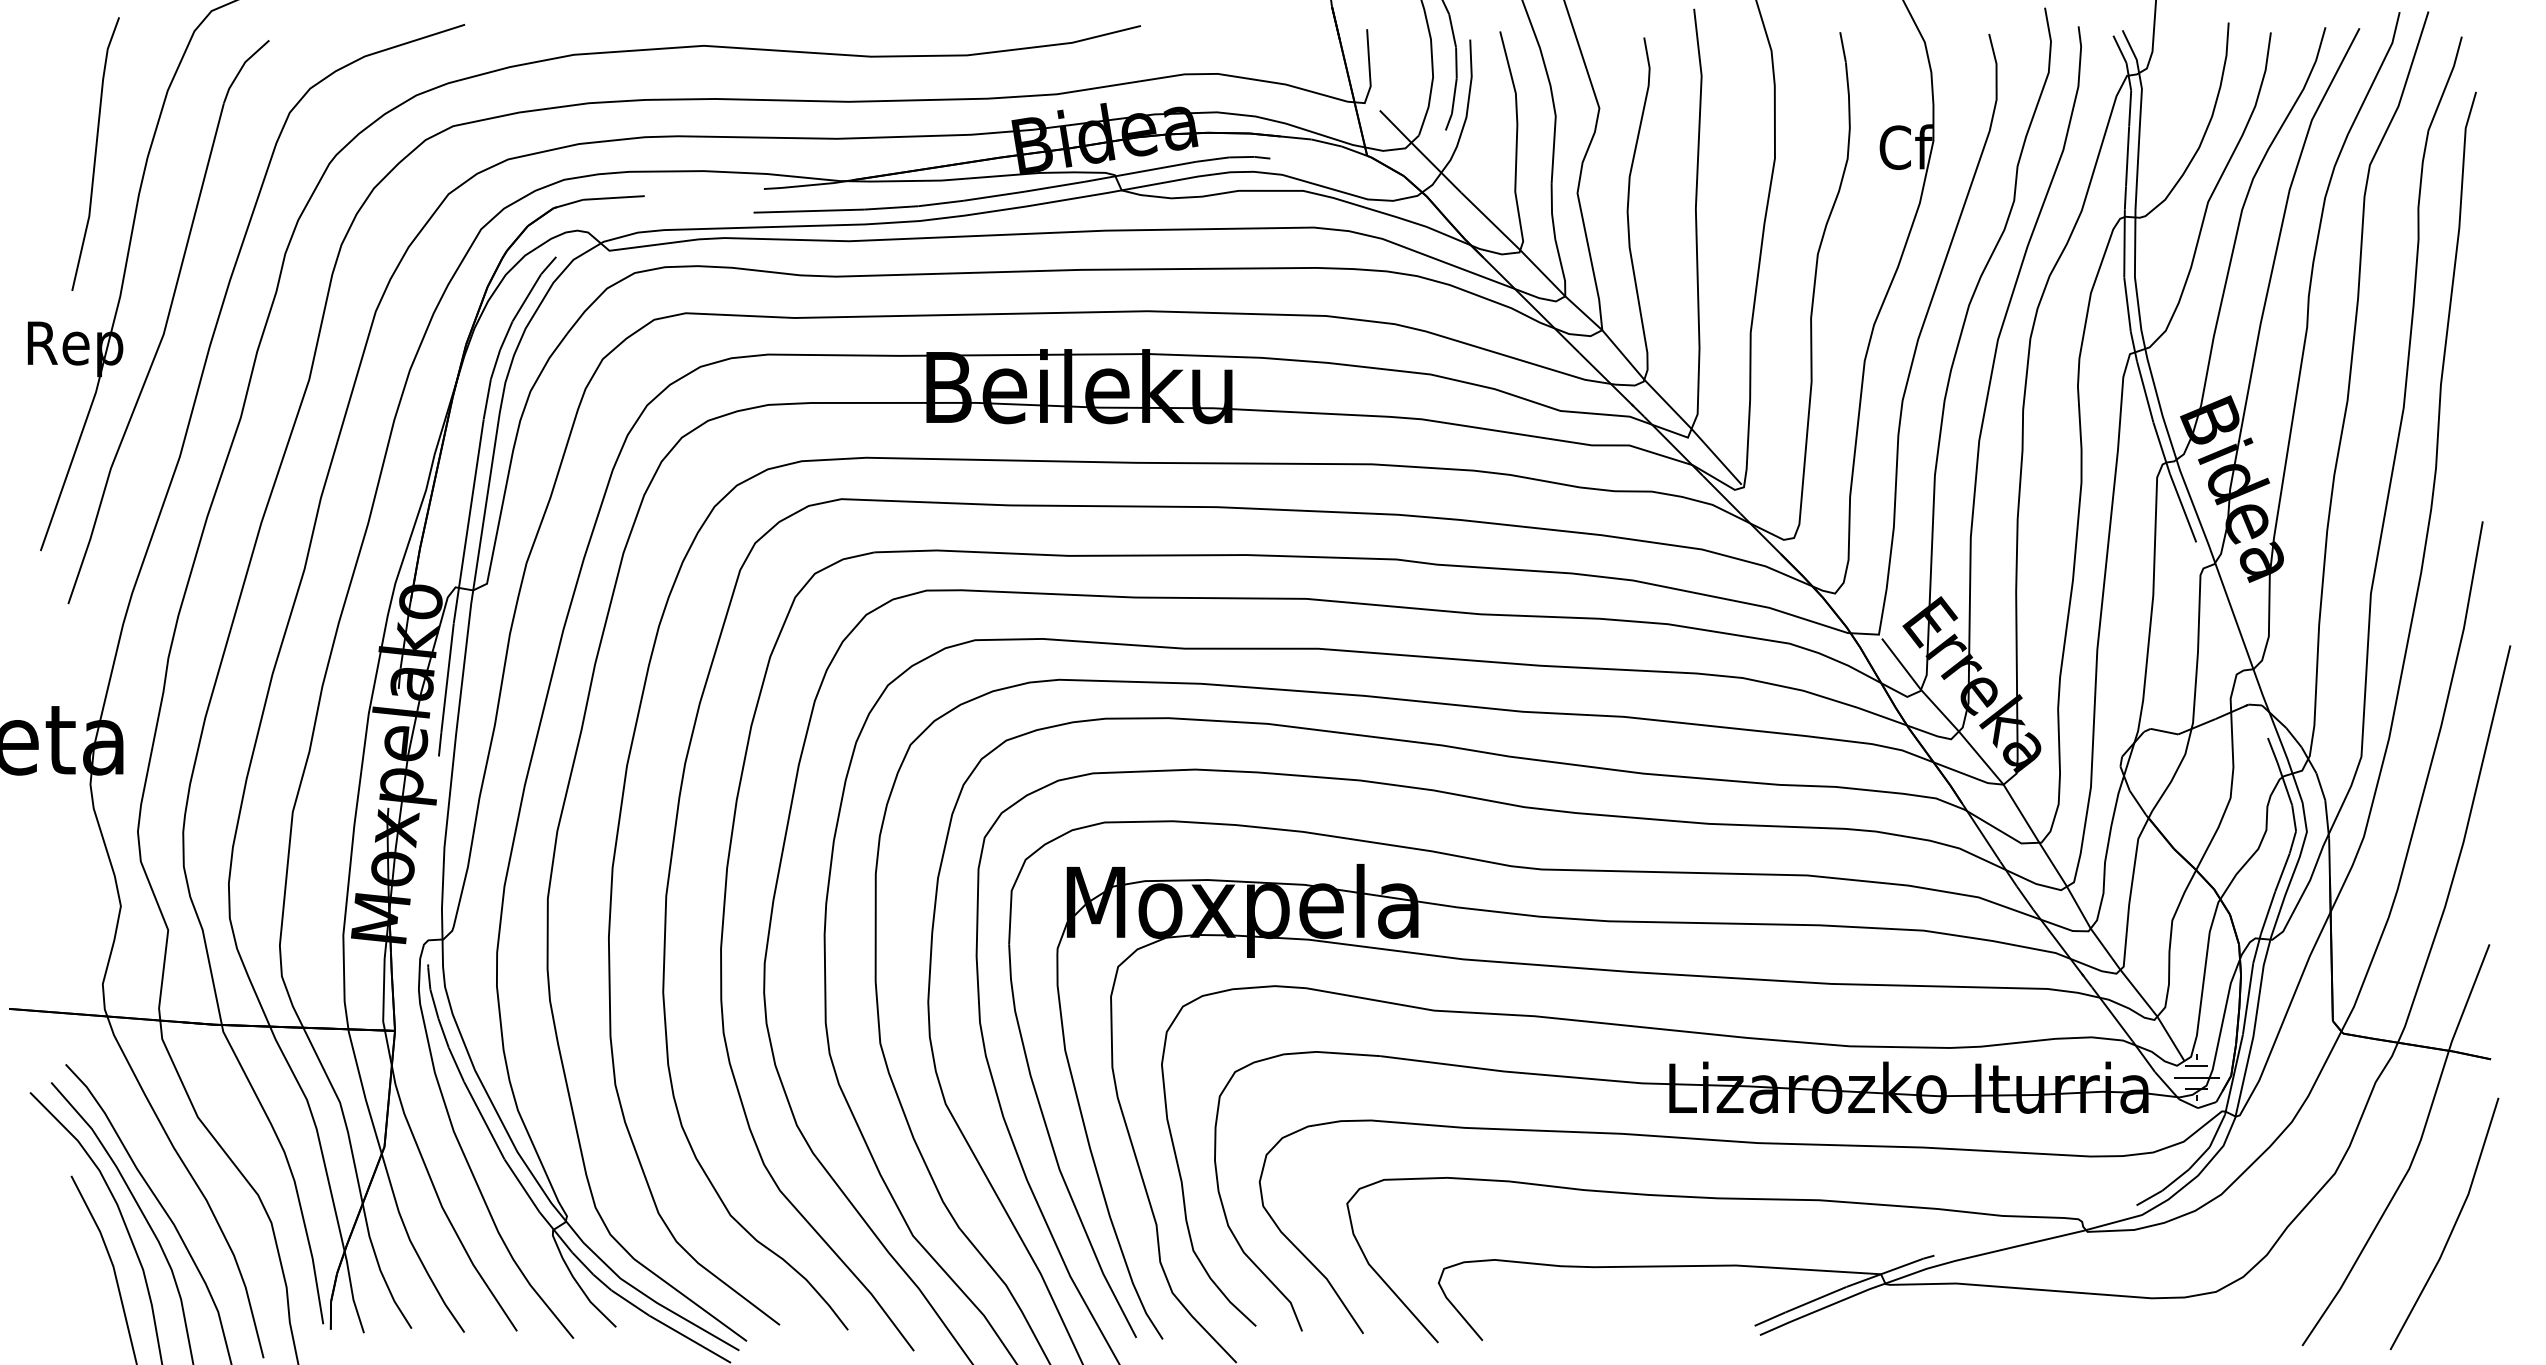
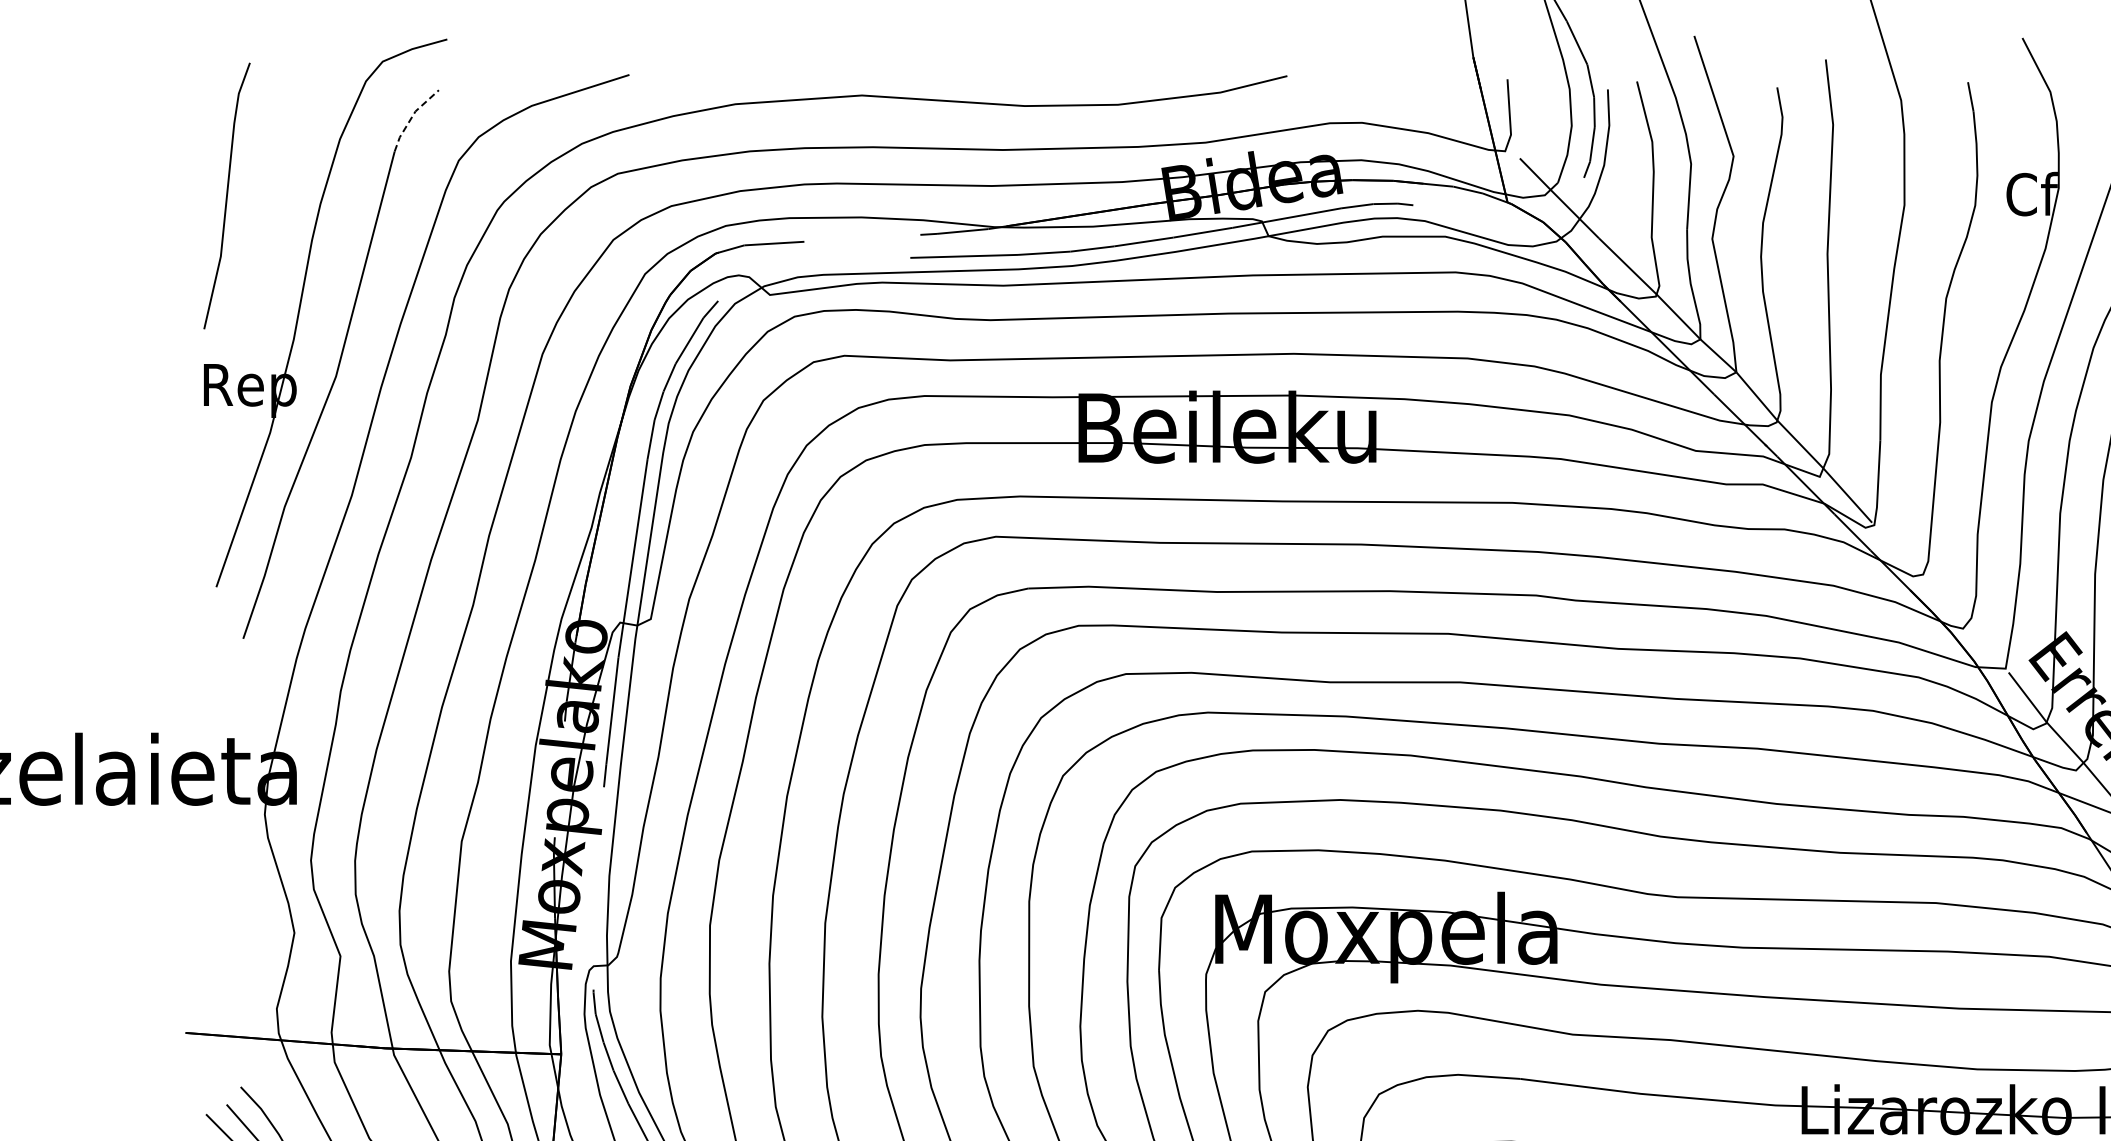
line: (241, 67) -> (411, 116), solid -> dashed
line: (95, 153) -> (226, 195), moved

